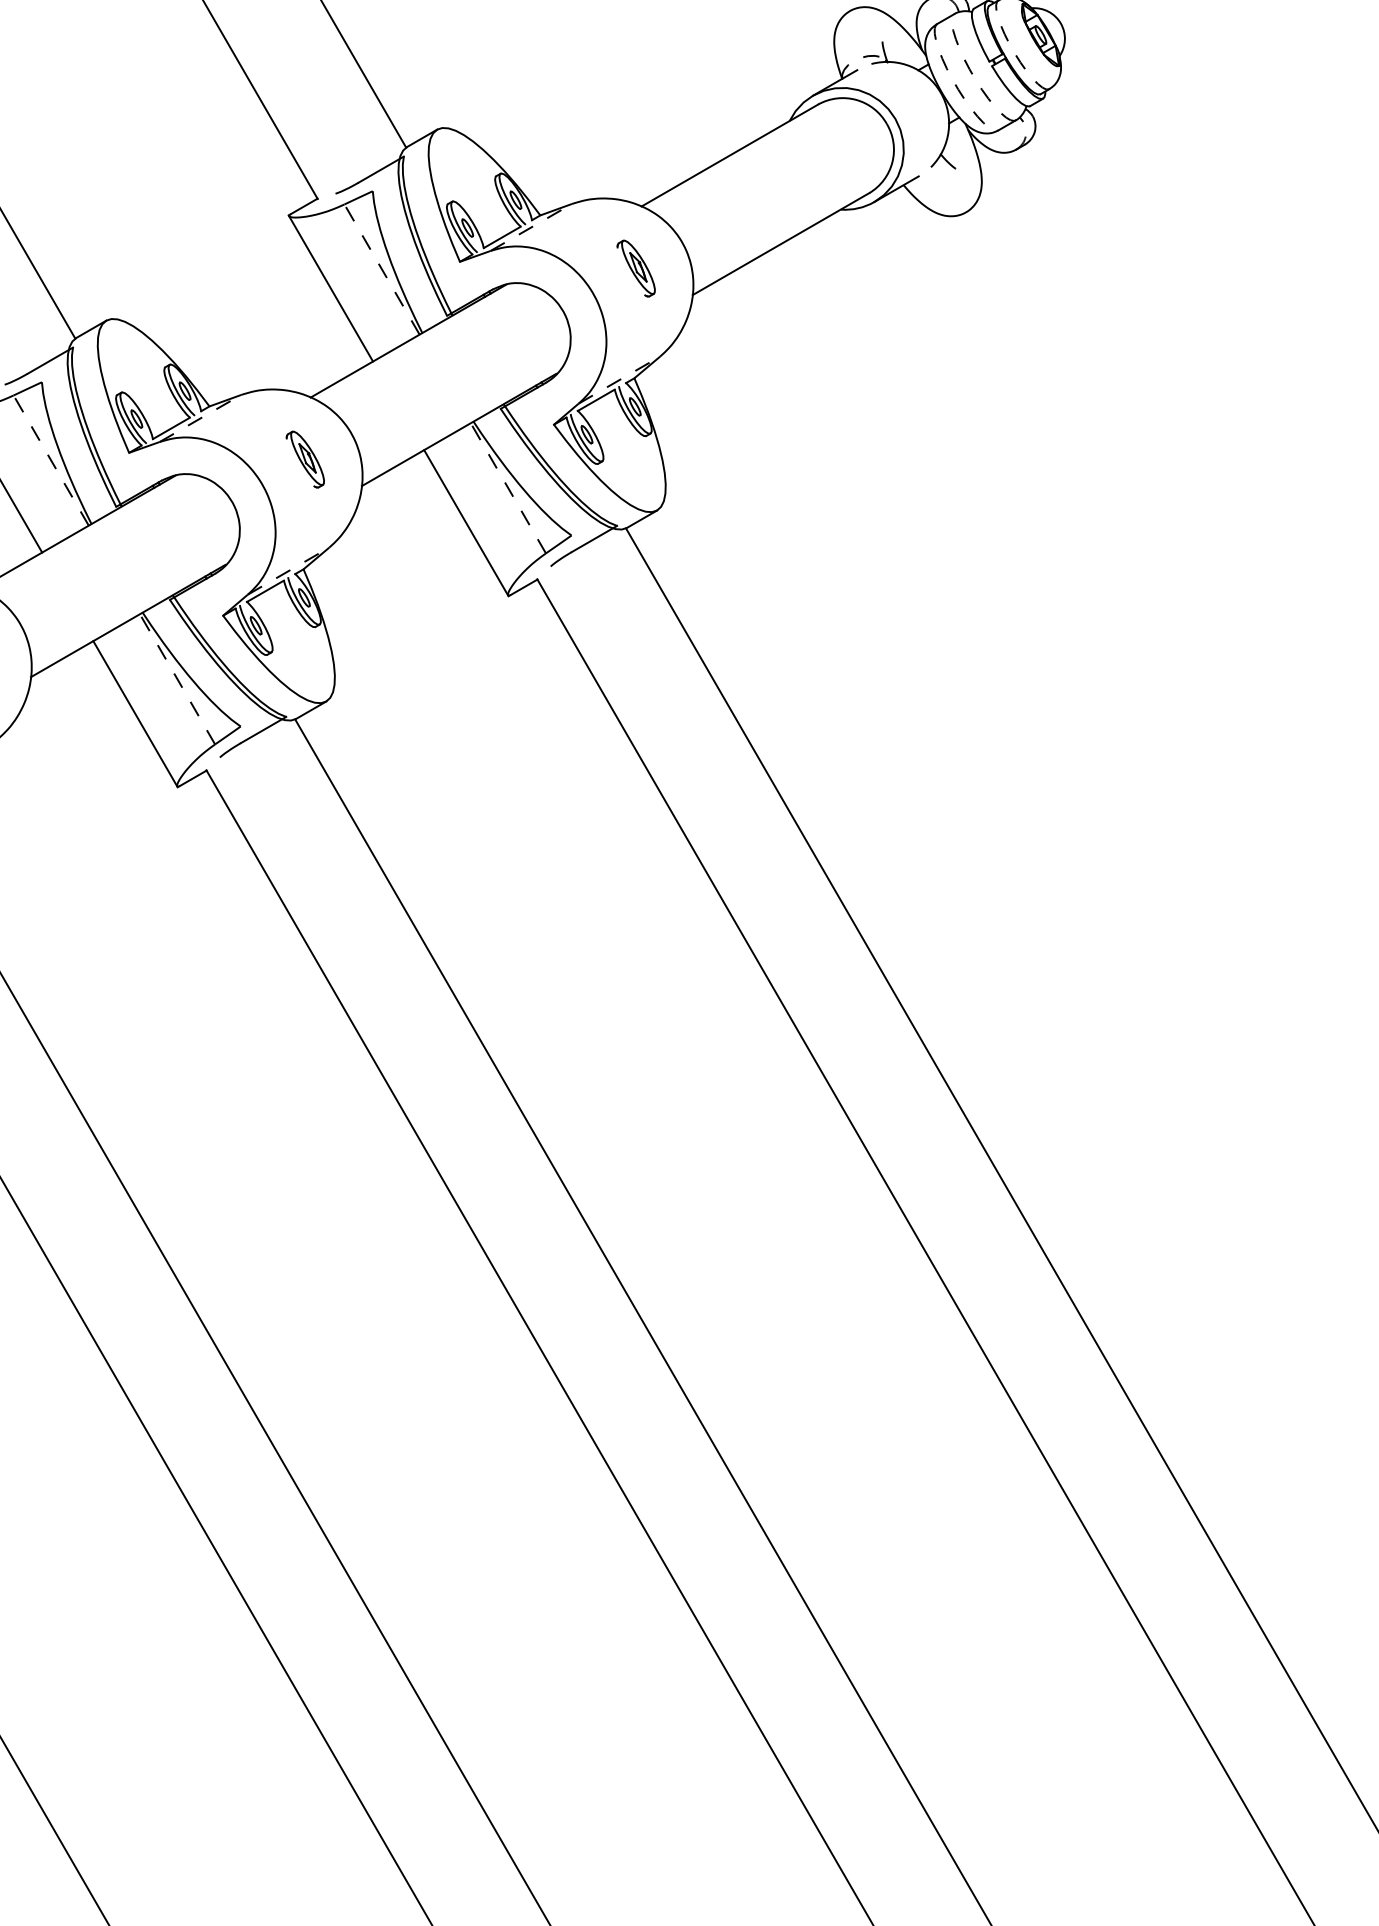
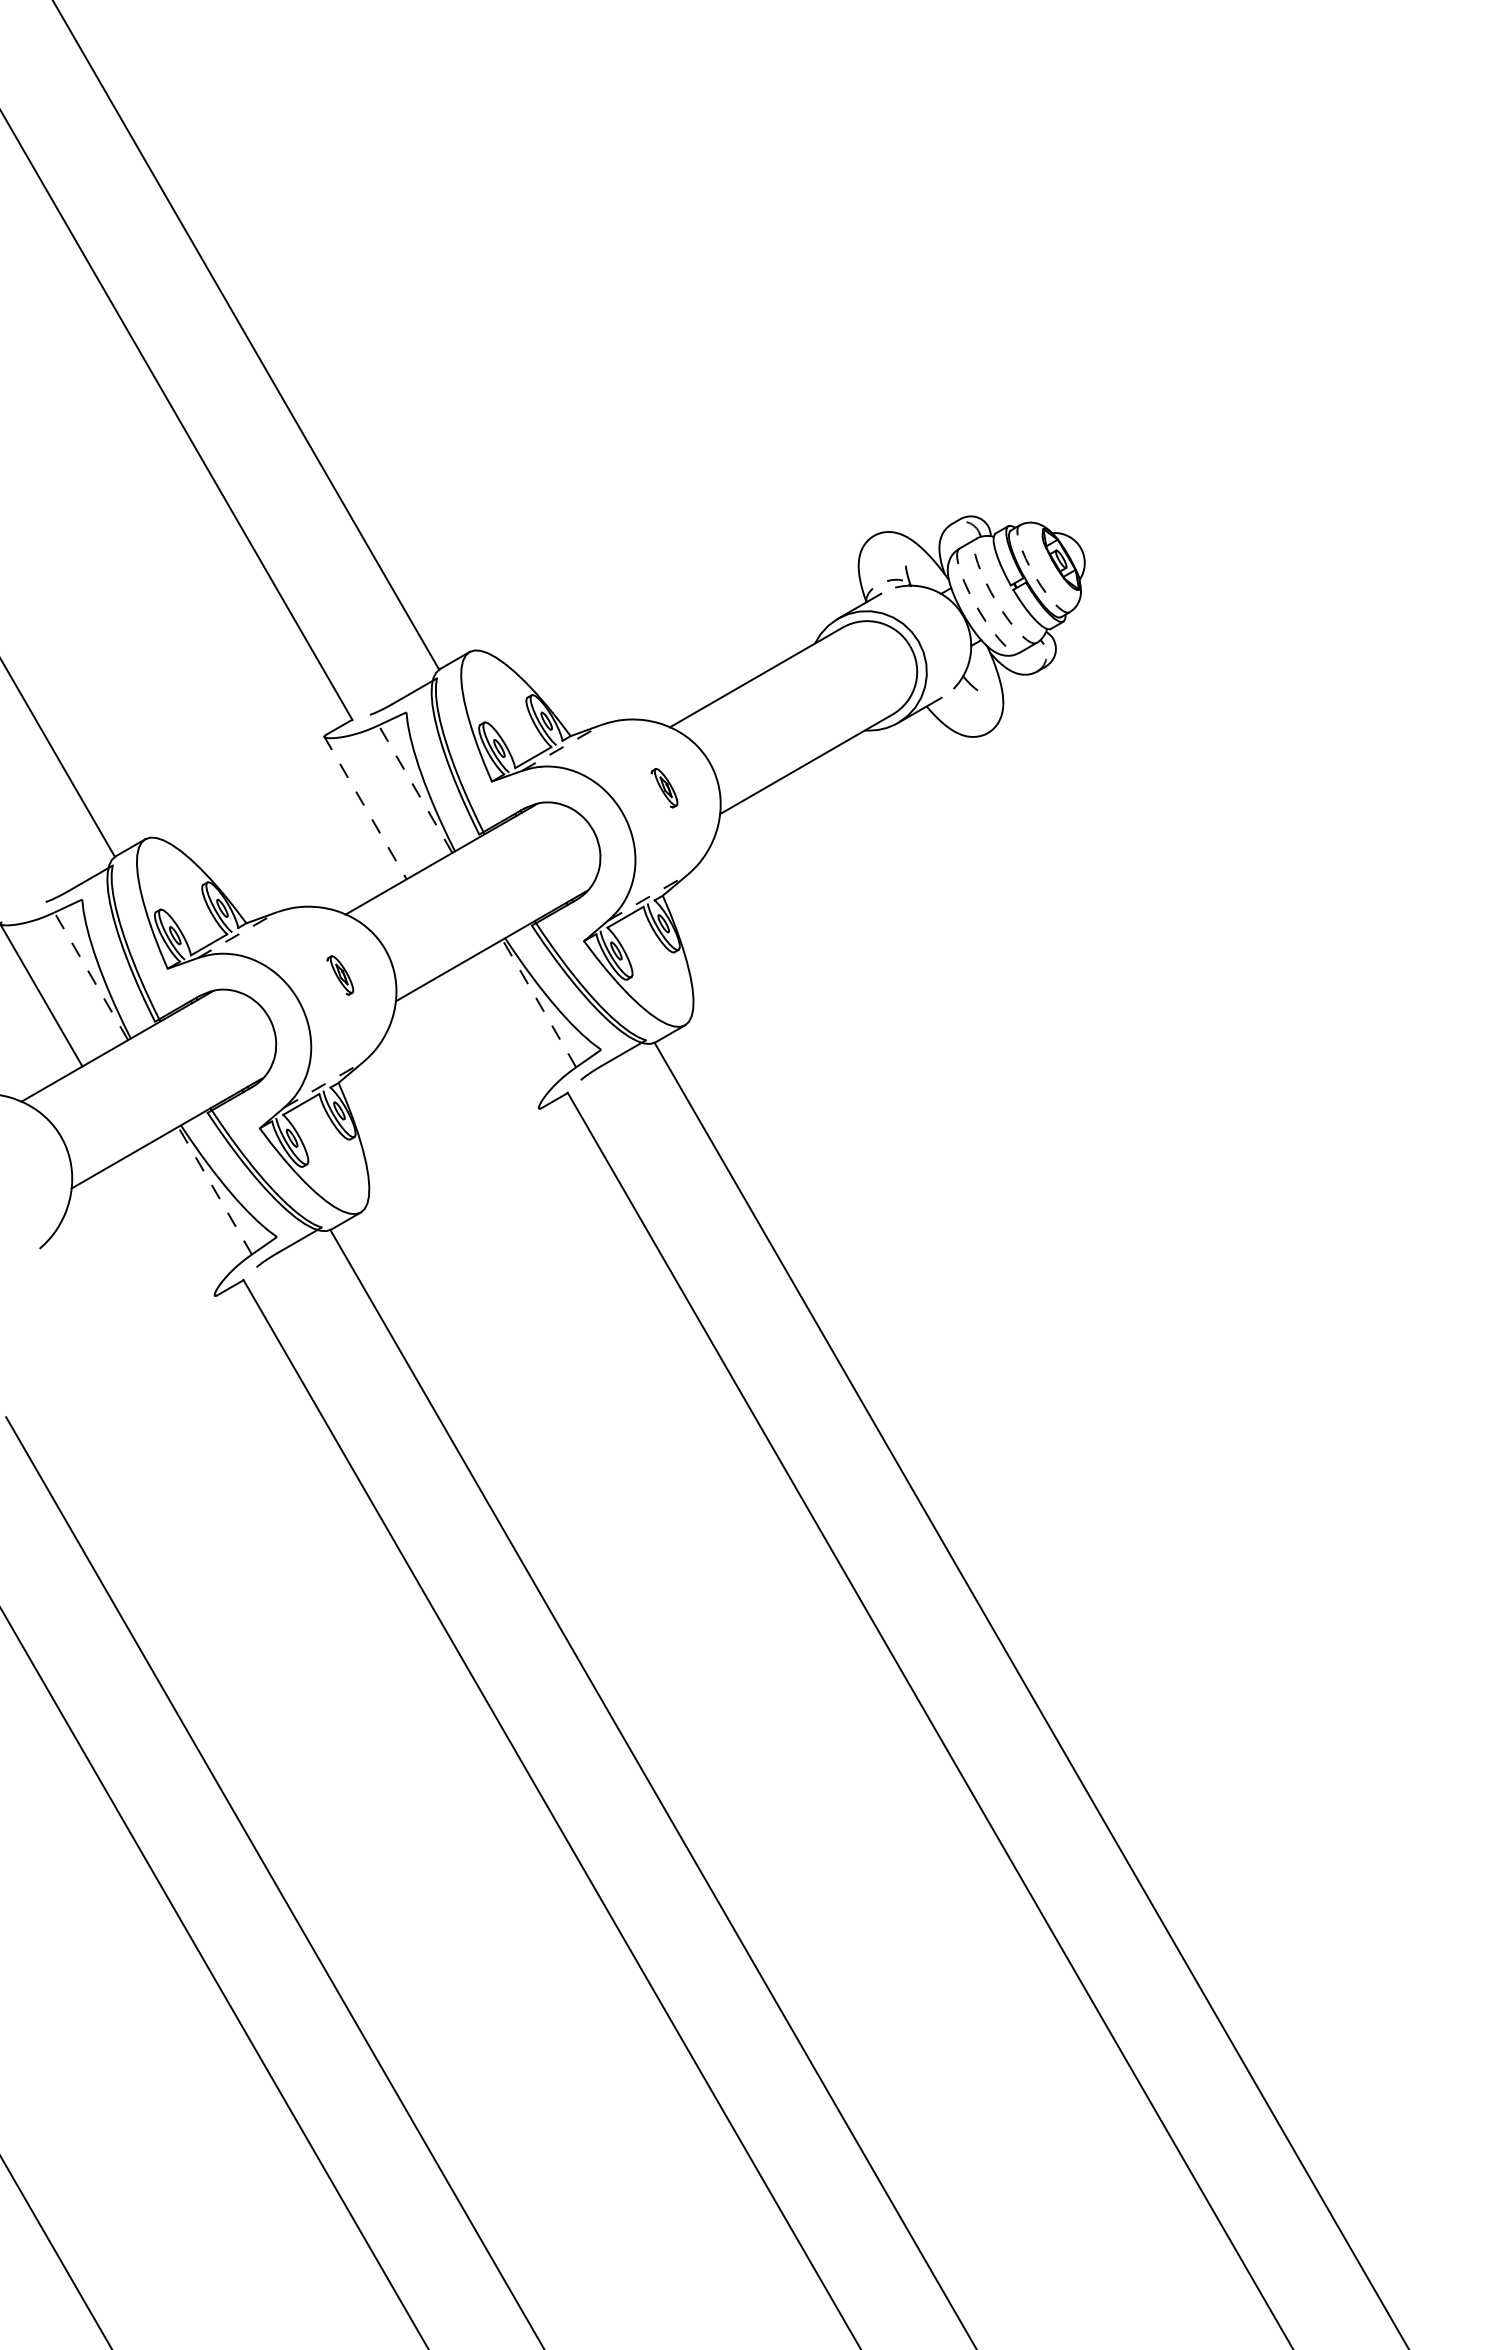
part: (636, 267) -> (664, 787), size x0.7
line: (330, 288) -> (365, 807), solid -> dashed
part: (305, 459) -> (340, 975), size x0.7
line: (465, 522) -> (497, 1037), removed
line: (135, 713) -> (173, 1224), removed

